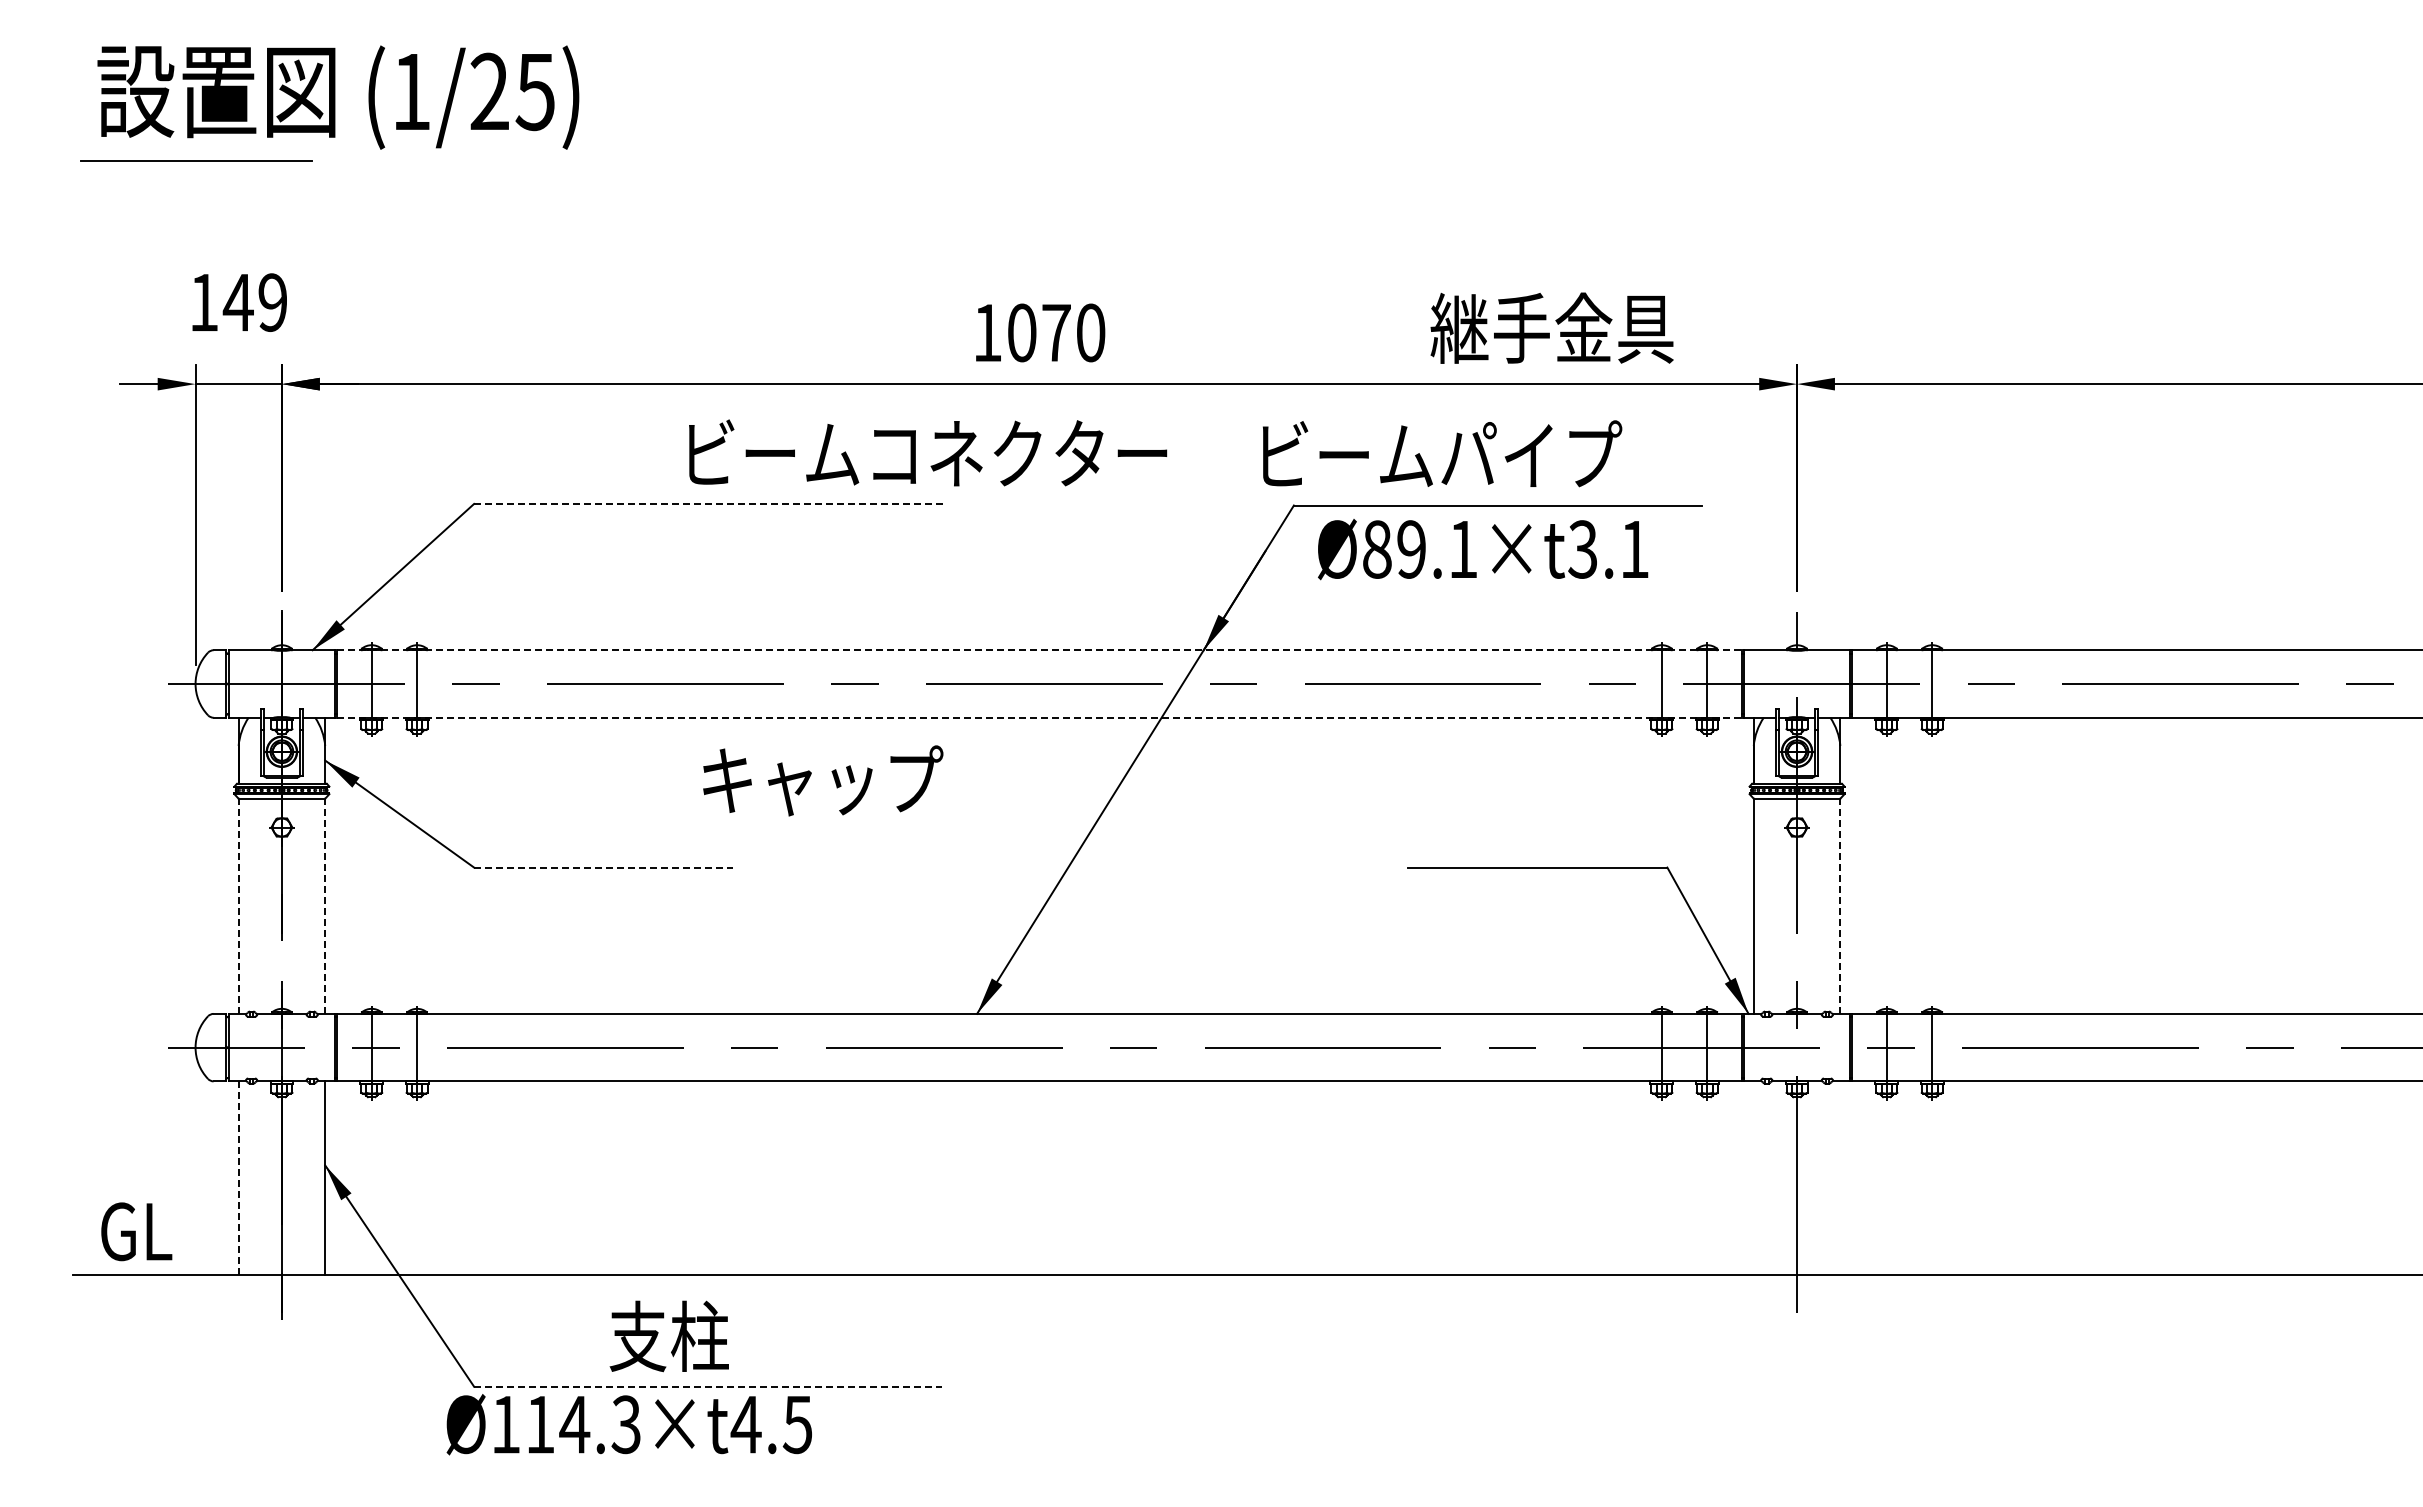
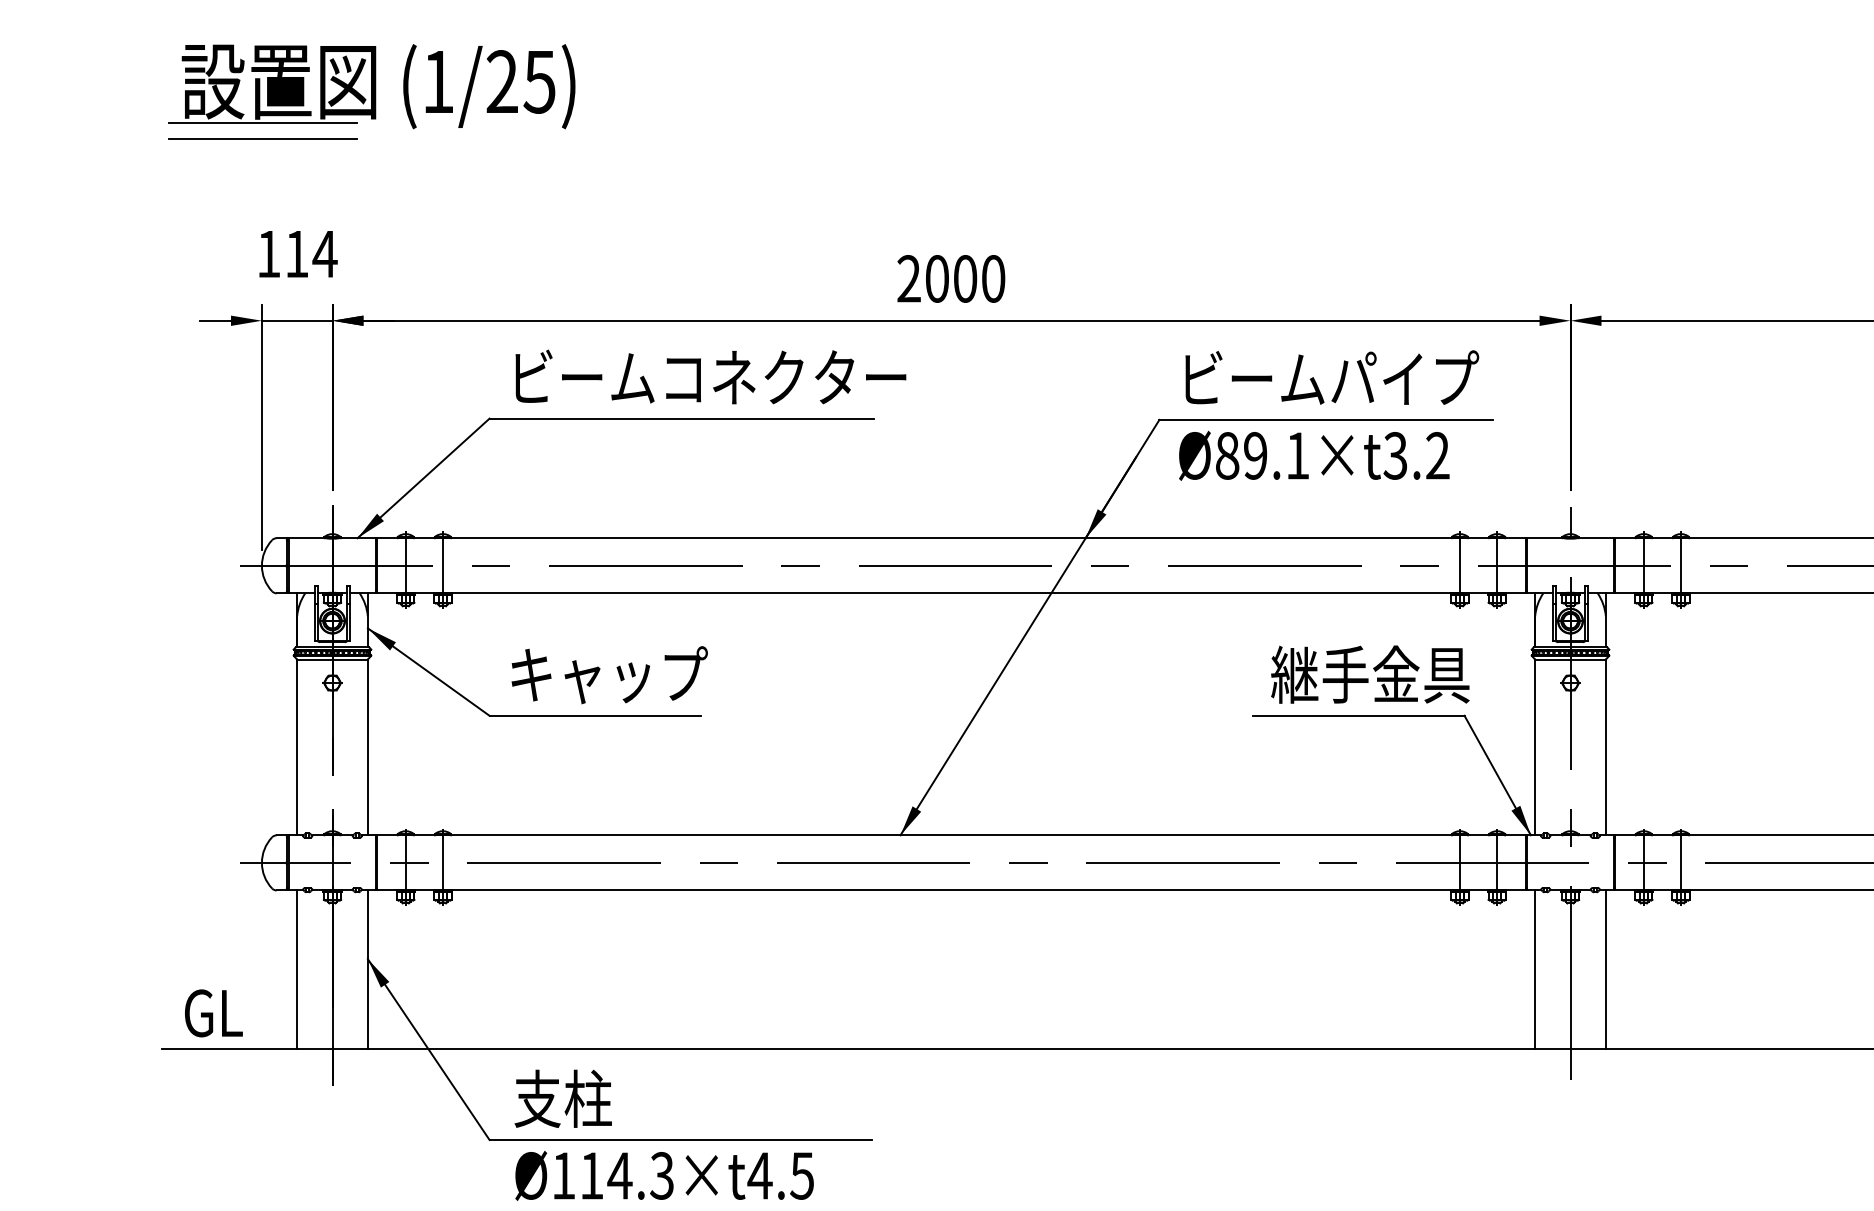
line: (196, 142) -> (262, 123), added
text: (255, 302) -> (310, 254), 149 -> 114
text: (1551, 327) -> (1369, 674), moved
text: (1021, 332) -> (936, 278), 1070 -> 2000
text: (928, 452) -> (711, 376), moved
text: (1442, 453) -> (1332, 377), moved
line: (709, 503) -> (681, 418), dashed -> solid
text: (1634, 548) -> (1437, 455), Ø89.1×t3.1 -> Ø89.1×t3.2
line: (1039, 650) -> (951, 538), dashed -> solid
line: (1039, 717) -> (951, 593), dashed -> solid
text: (823, 780) -> (609, 674), moved
line: (604, 867) -> (596, 715), dashed -> solid
line: (238, 906) -> (297, 747), dashed -> solid
line: (325, 906) -> (368, 747), dashed -> solid
line: (1840, 906) -> (1606, 747), dashed -> solid
line: (1753, 1177) -> (1534, 969), added
line: (1840, 1177) -> (1606, 969), added
line: (238, 1178) -> (297, 969), dashed -> solid
text: (668, 1336) -> (562, 1098), moved
line: (708, 1386) -> (681, 1139), dashed -> solid
text: (628, 1424) -> (663, 1175), moved

